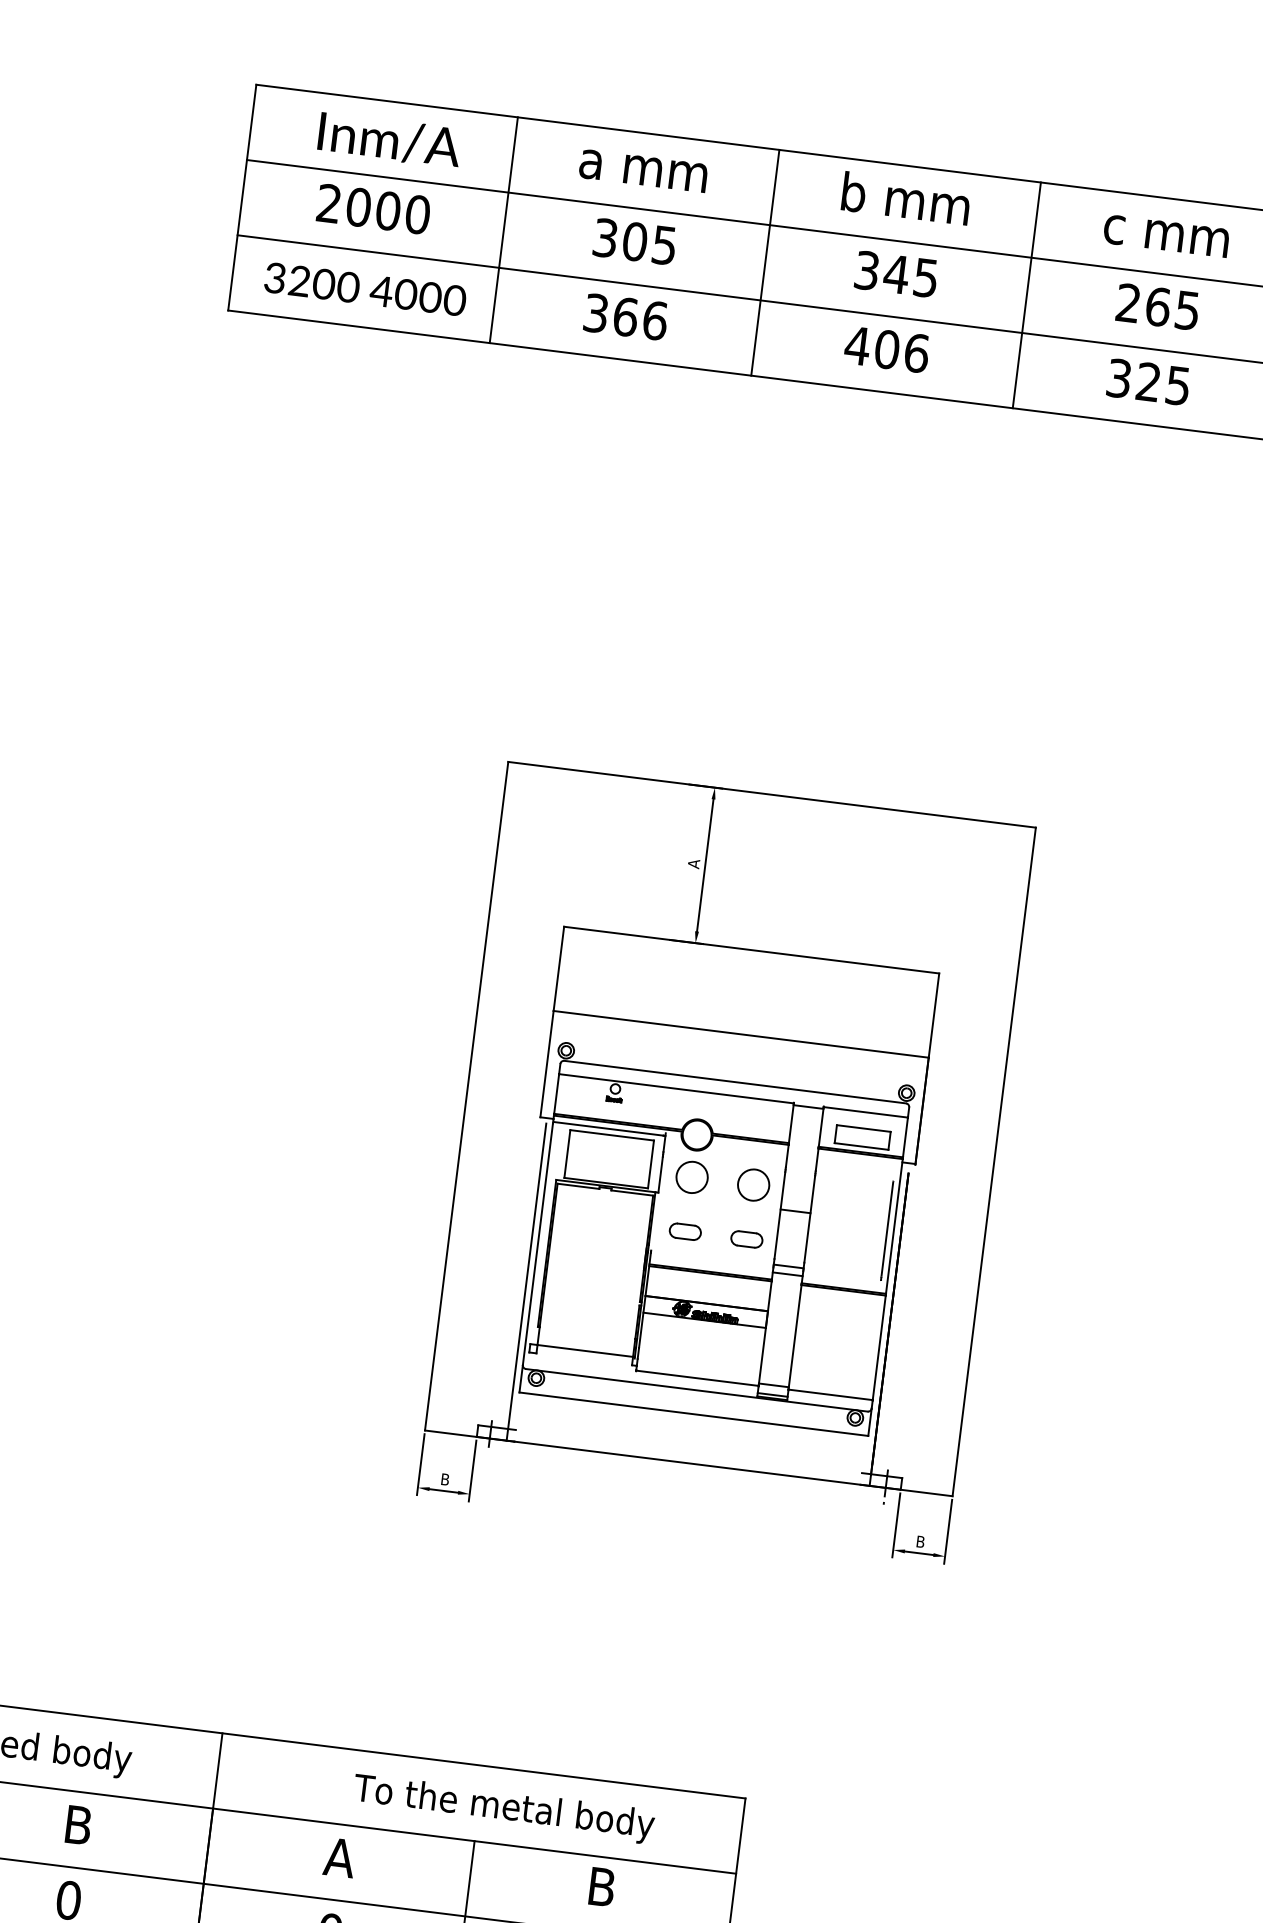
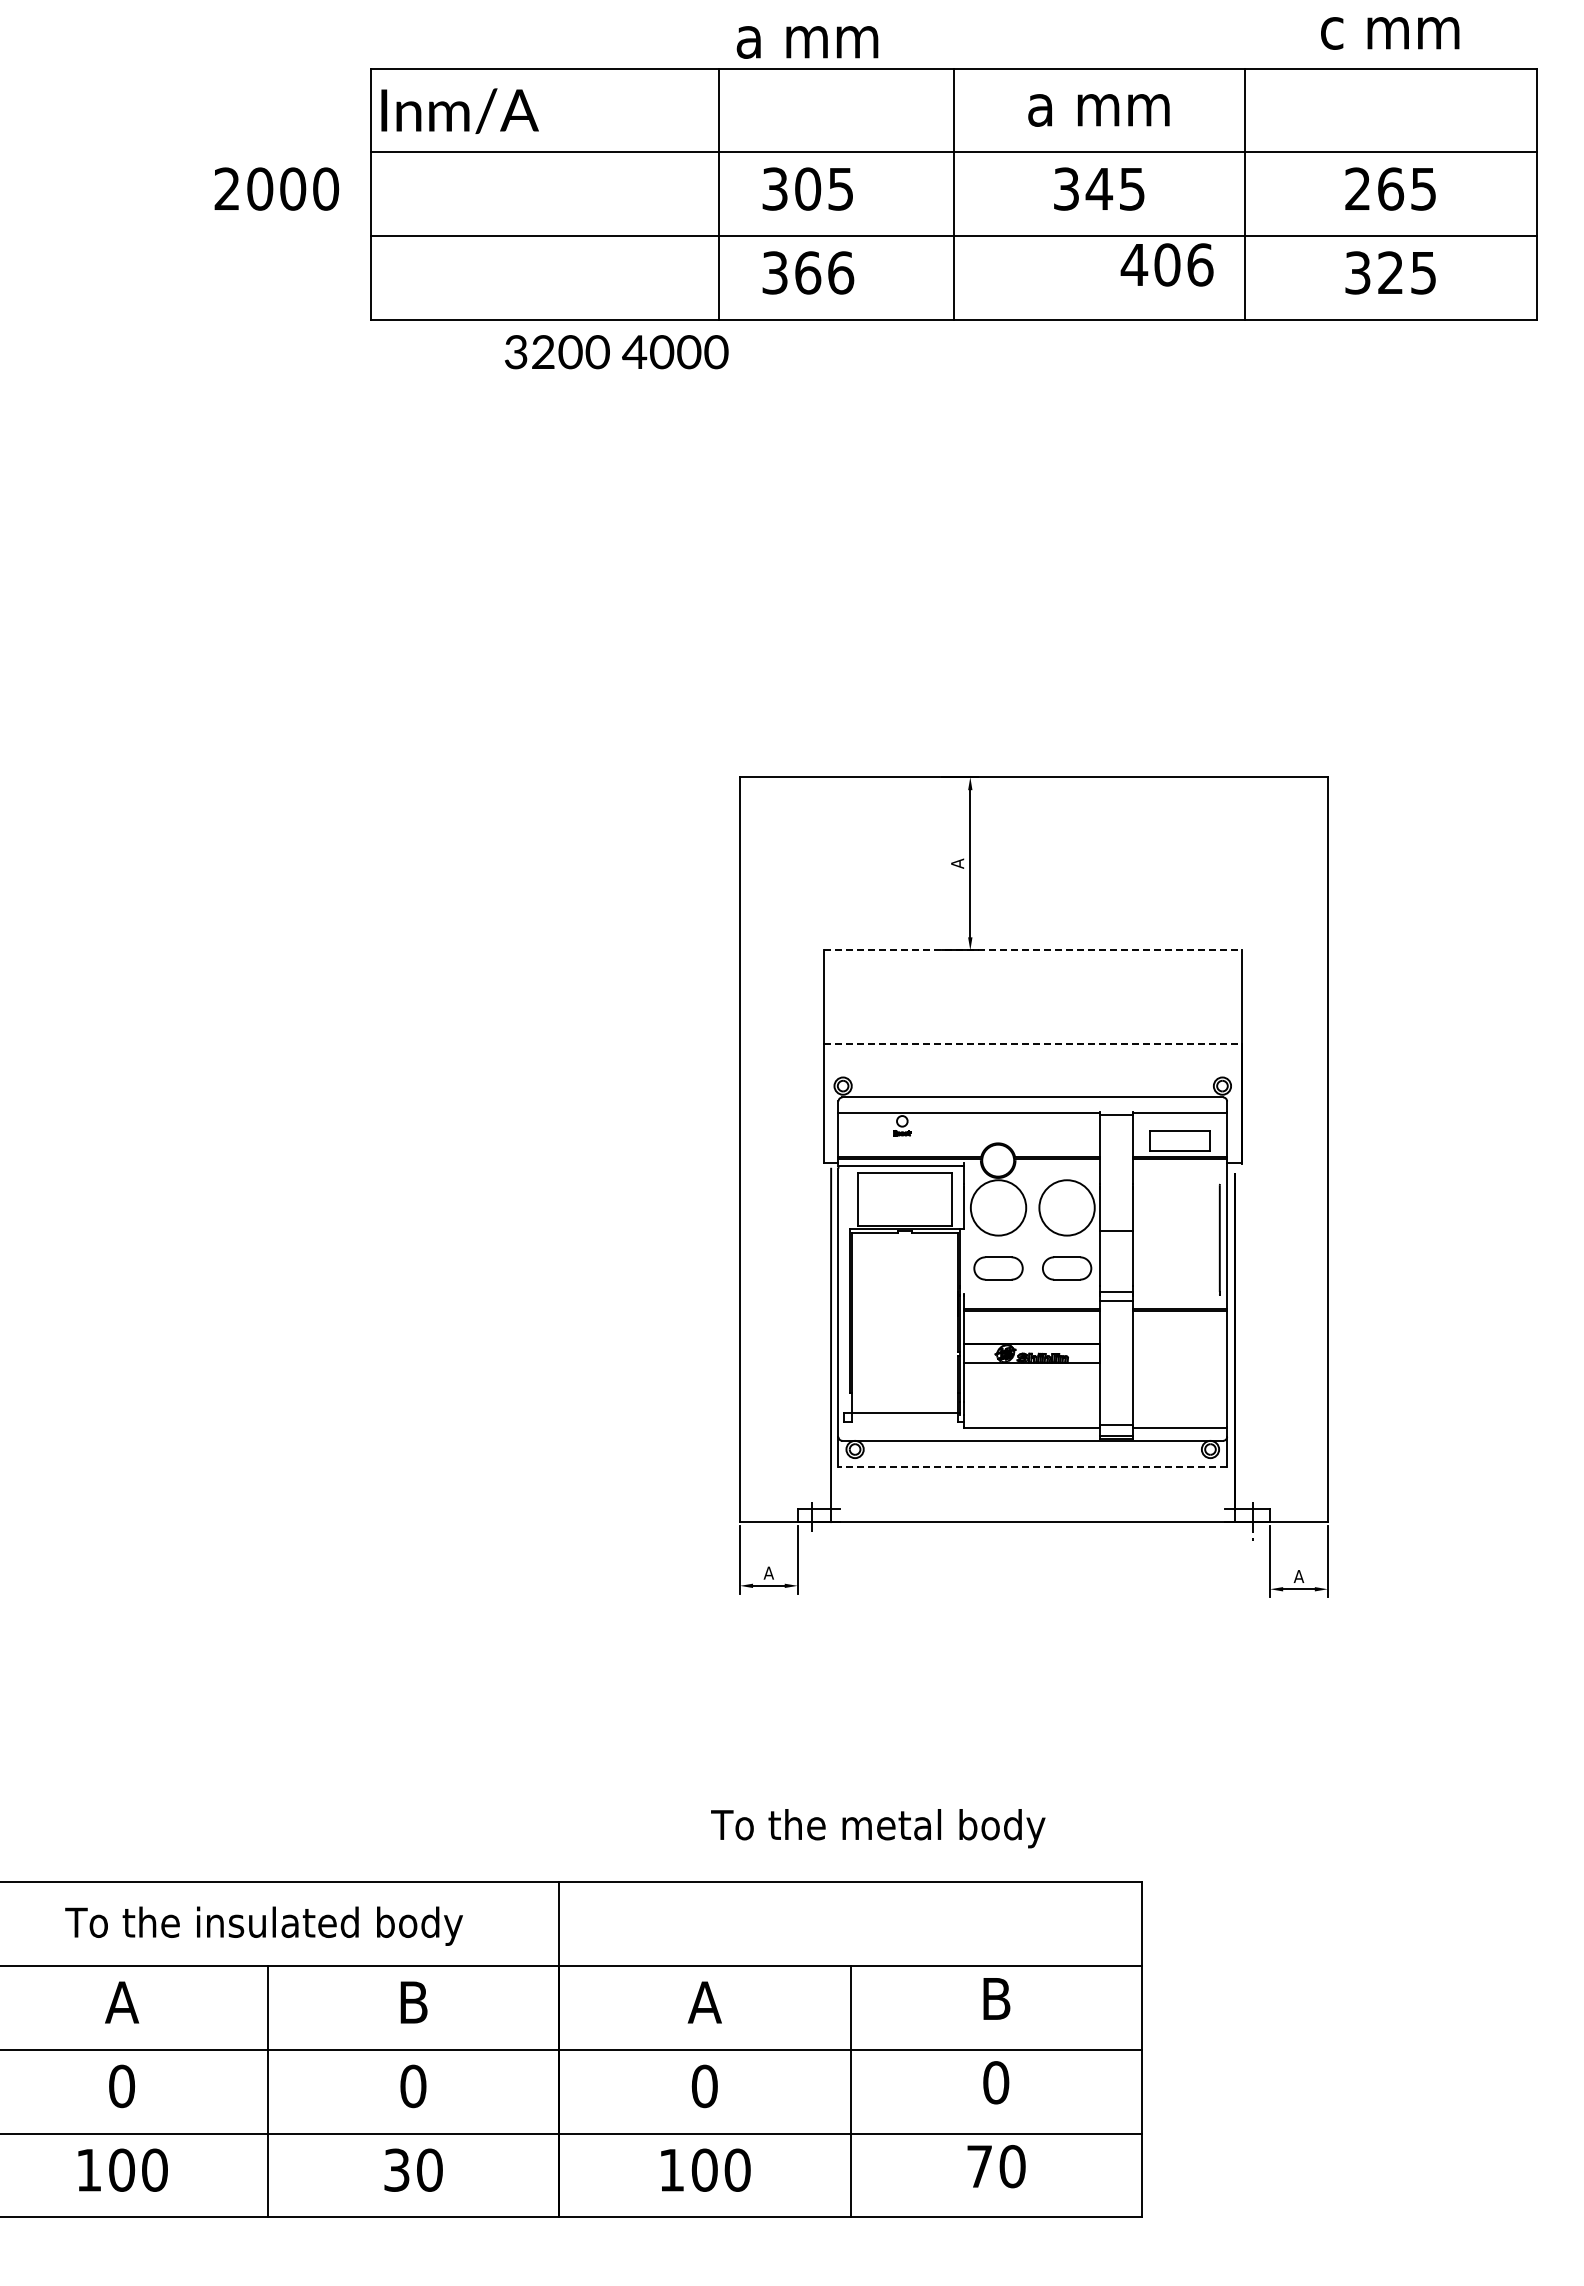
text: (389, 139) -> (459, 110), moved
text: (643, 171) -> (807, 42), moved
text: (906, 198) -> (1099, 104), b mm -> a mm
text: (373, 208) -> (276, 188), moved
line: (503, 230) -> (719, 194), moved
text: (1166, 236) -> (1390, 33), moved
text: (365, 289) -> (616, 352), moved
text: (886, 349) -> (1166, 264), moved
line: (751, 950) -> (1032, 950), solid -> dashed
line: (740, 1034) -> (1032, 1044), solid -> dashed
circle: (692, 1177) -> (998, 1207), size x1.6
circle: (753, 1184) -> (1066, 1207), size x1.6
part: (685, 1231) -> (998, 1268), size x1.4
part: (746, 1239) -> (1066, 1268), size x1.4
line: (693, 1414) -> (1032, 1467), solid -> dashed
text: (444, 1478) -> (768, 1572), B -> A
text: (920, 1541) -> (1298, 1576), B -> A
text: (504, 1808) -> (878, 1828), moved

